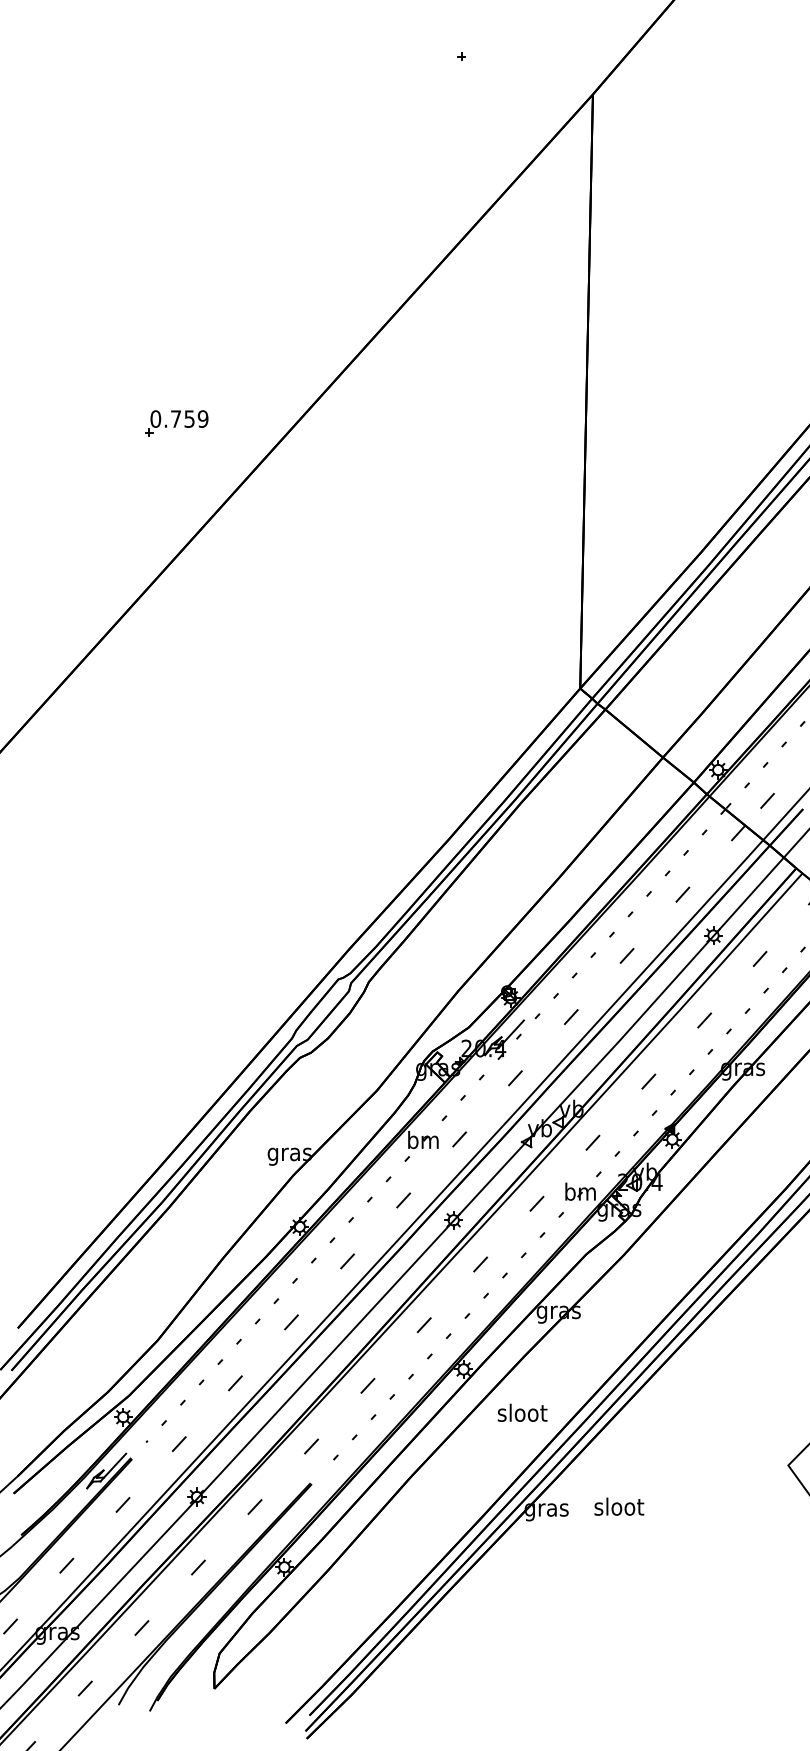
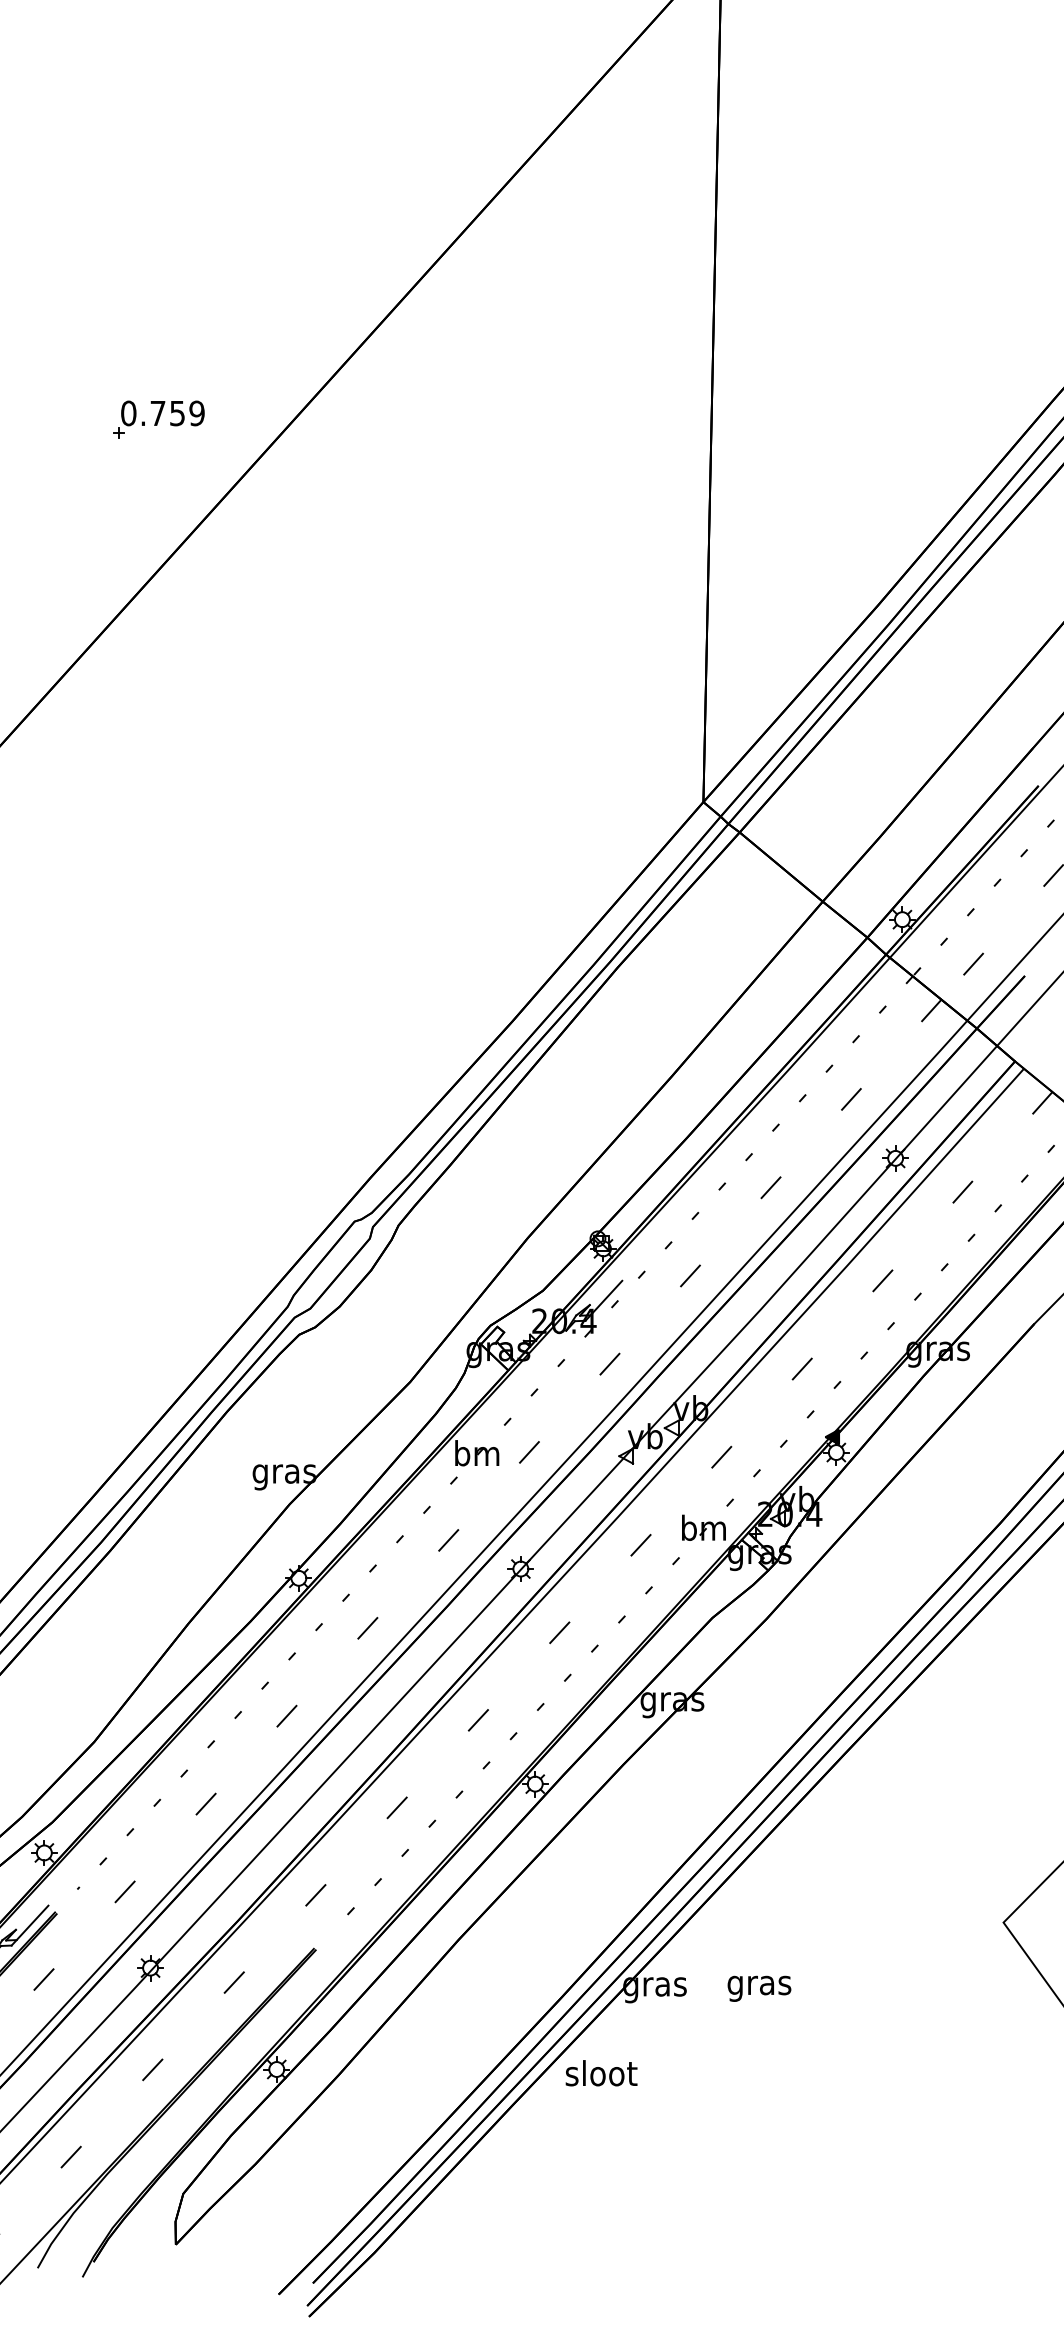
part: (176, 423) -> (158, 419), moved
text: (522, 1412) -> (601, 2072), moved
text: (619, 1508) -> (760, 1984), sloot -> gras

